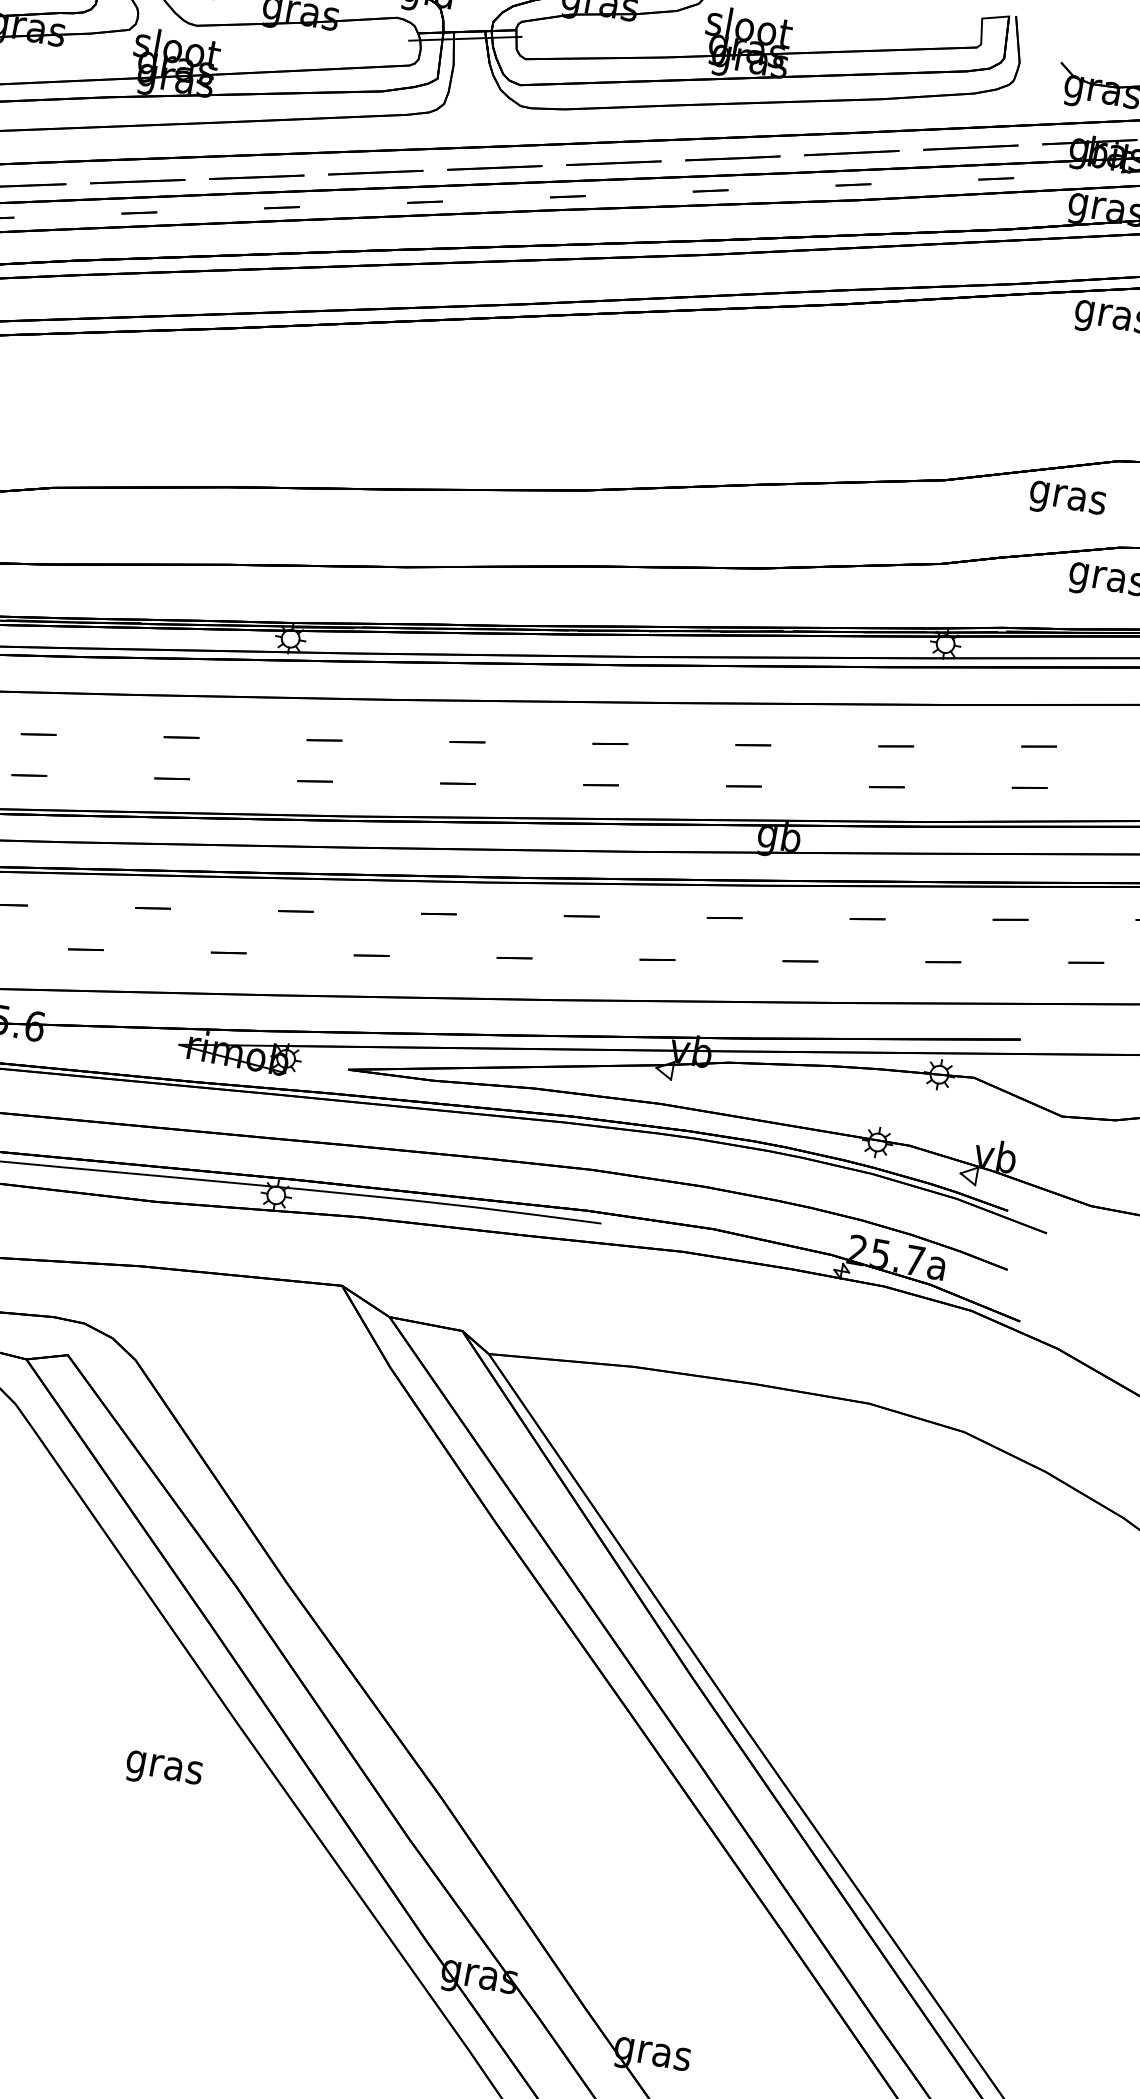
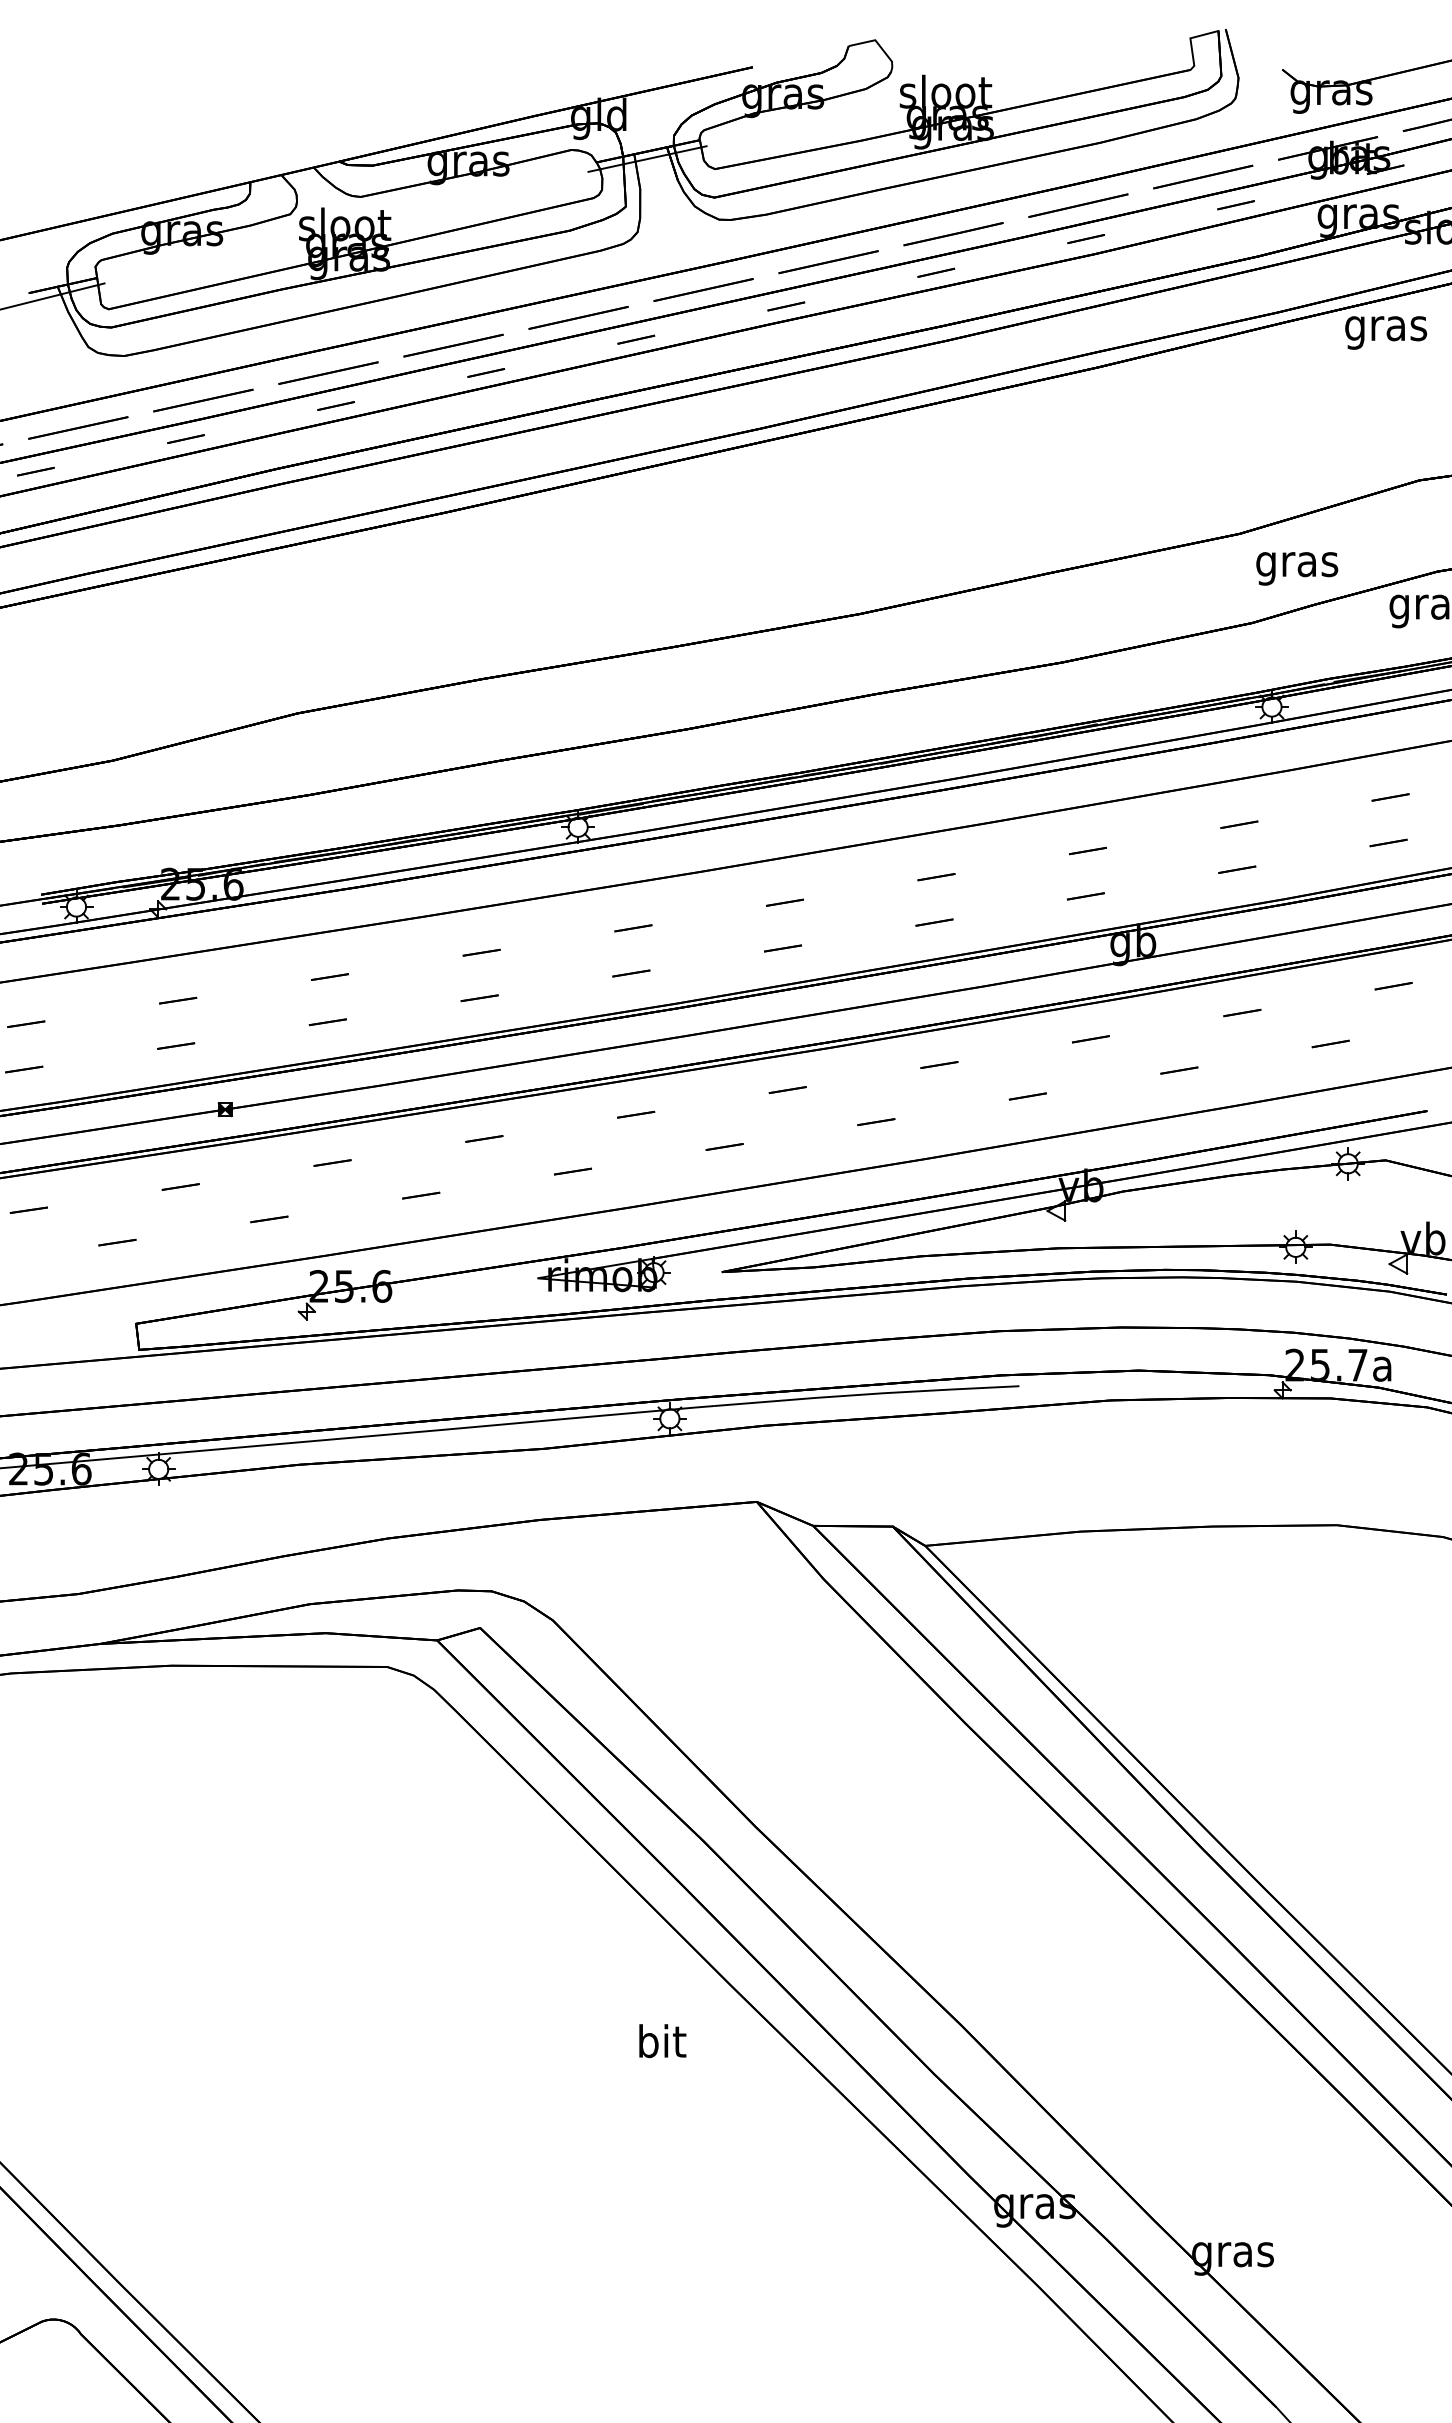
text: (1067, 501) -> (1297, 568), moved
text: (164, 1767) -> (661, 2045), gras -> bit

